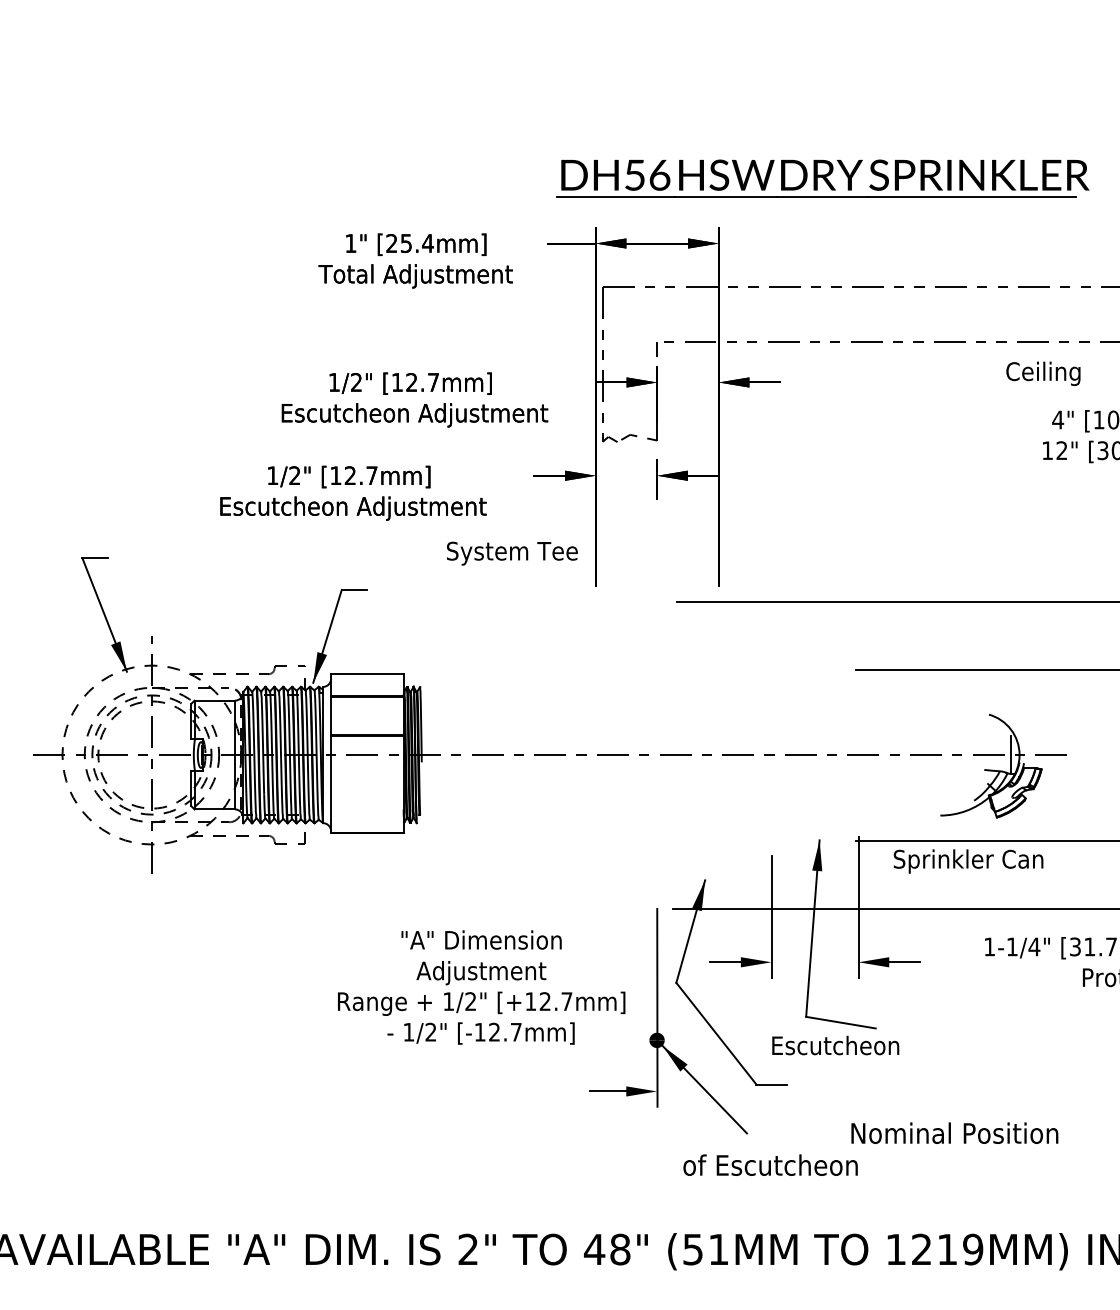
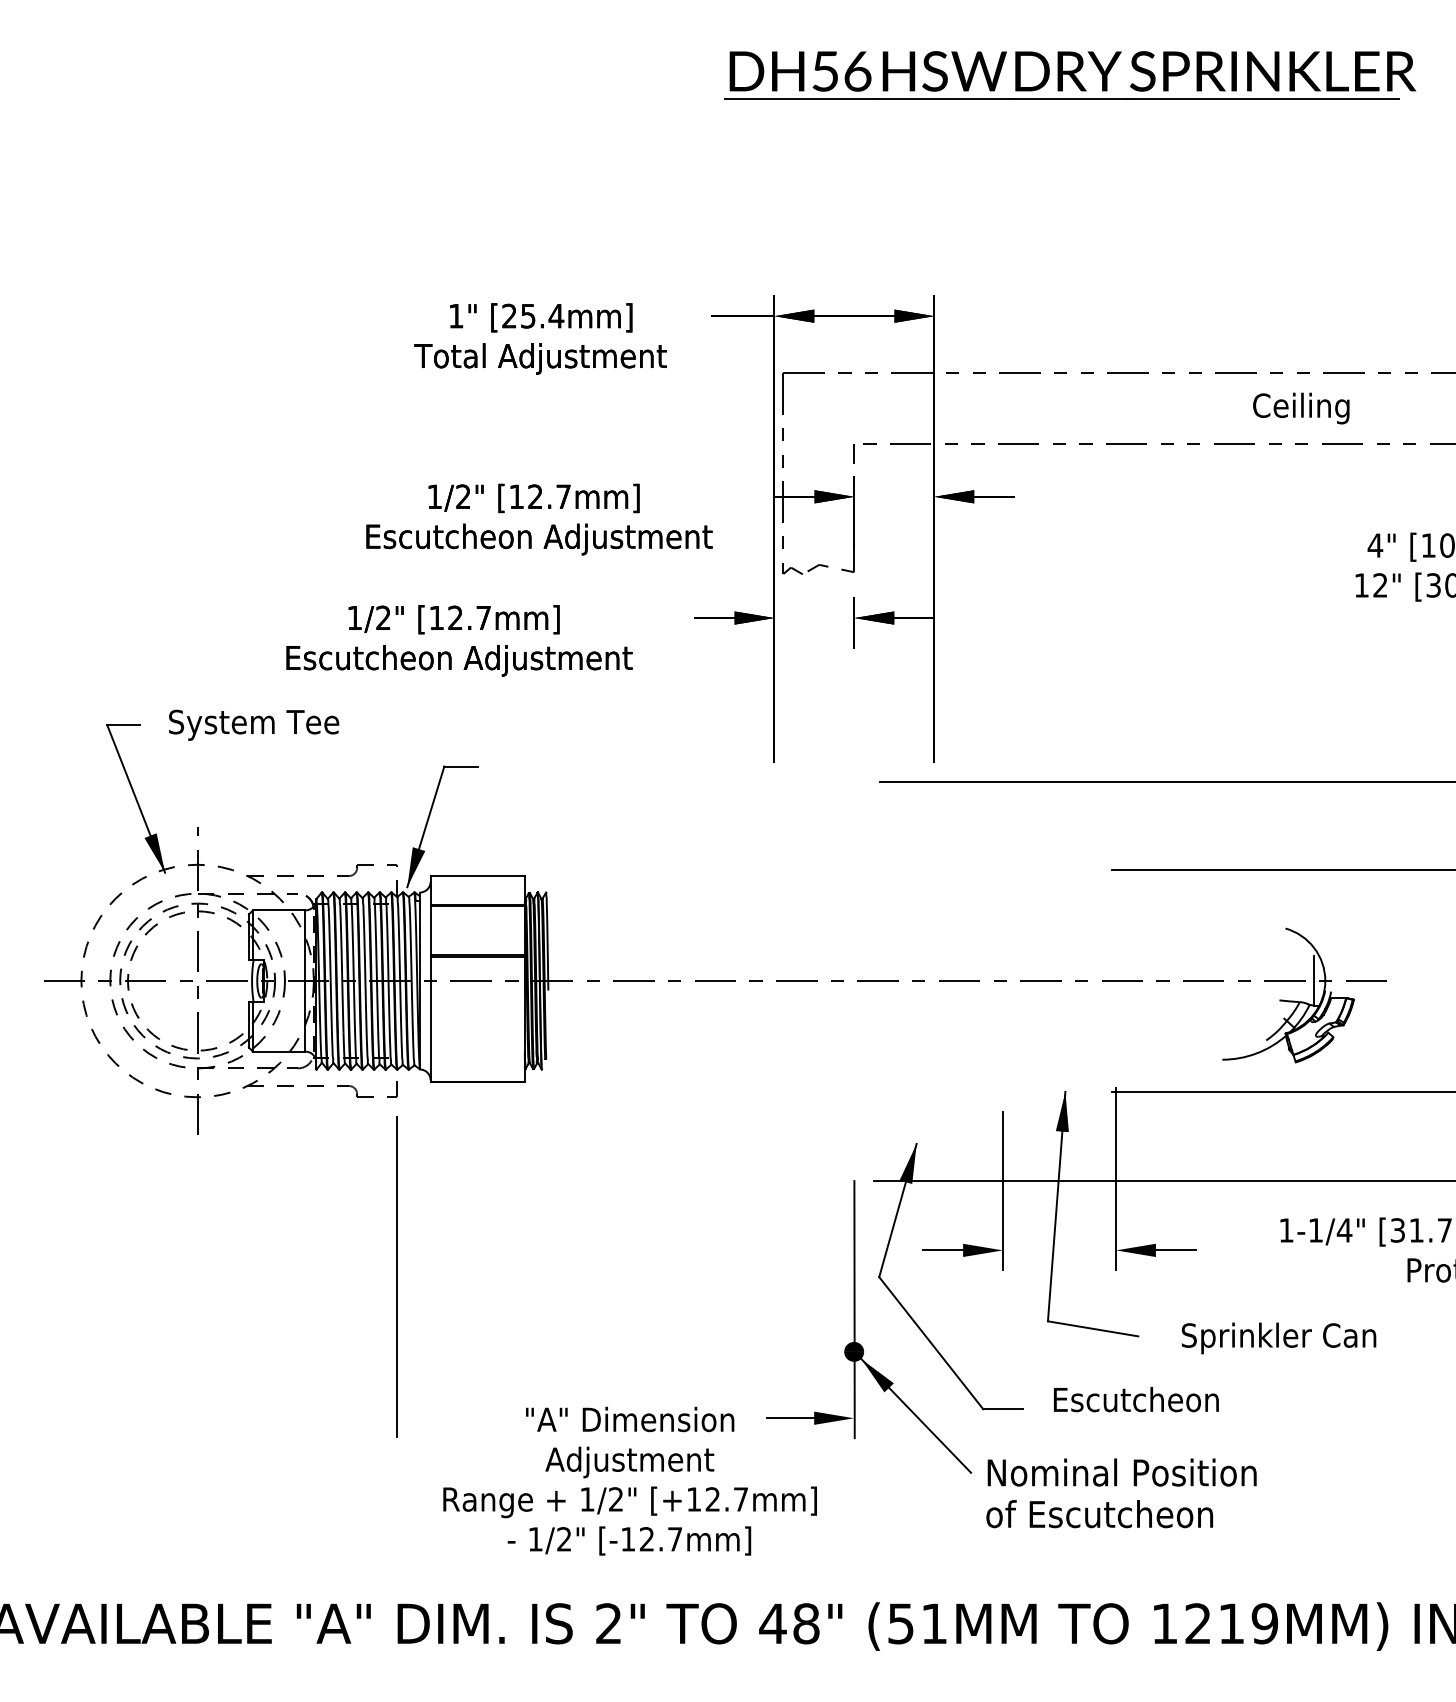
part: (823, 178) -> (1070, 75), moved
text: (1043, 373) -> (1301, 408), moved
text: (512, 553) -> (254, 724), moved
text: (968, 861) -> (1278, 1338), moved
line: (304, 983) -> (396, 1277), added
text: (481, 986) -> (629, 1480), moved
text: (835, 1045) -> (1136, 1399), moved
text: (954, 1133) -> (1121, 1472), moved
text: (770, 1165) -> (1099, 1514), moved

